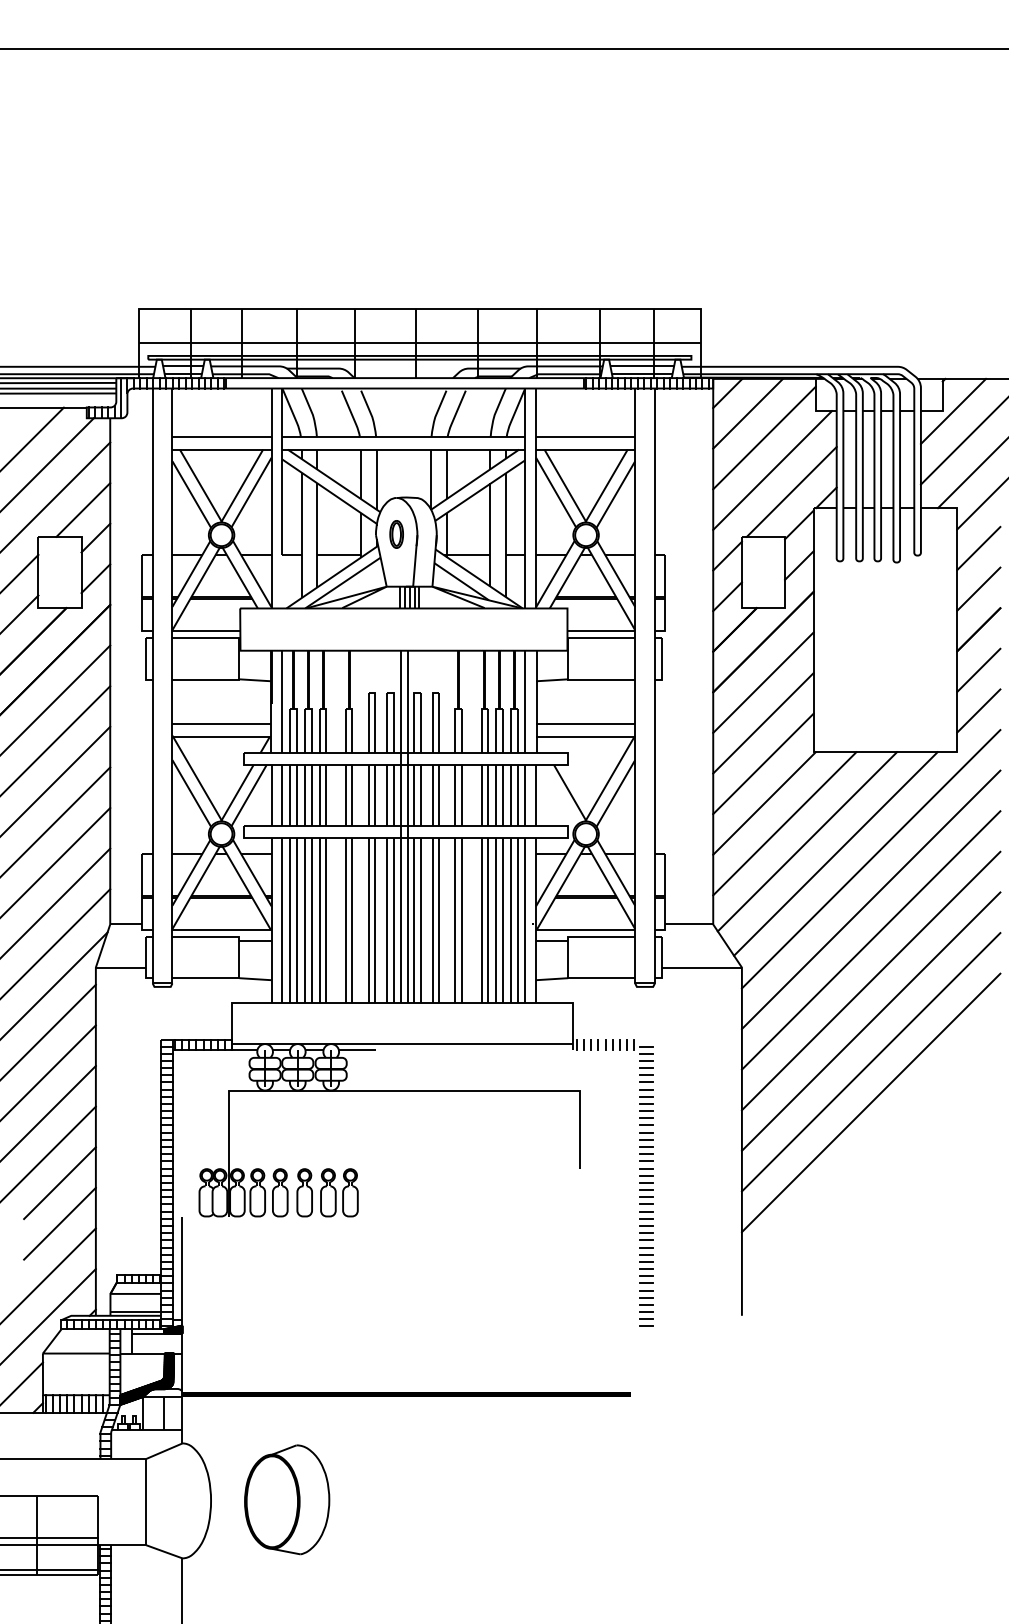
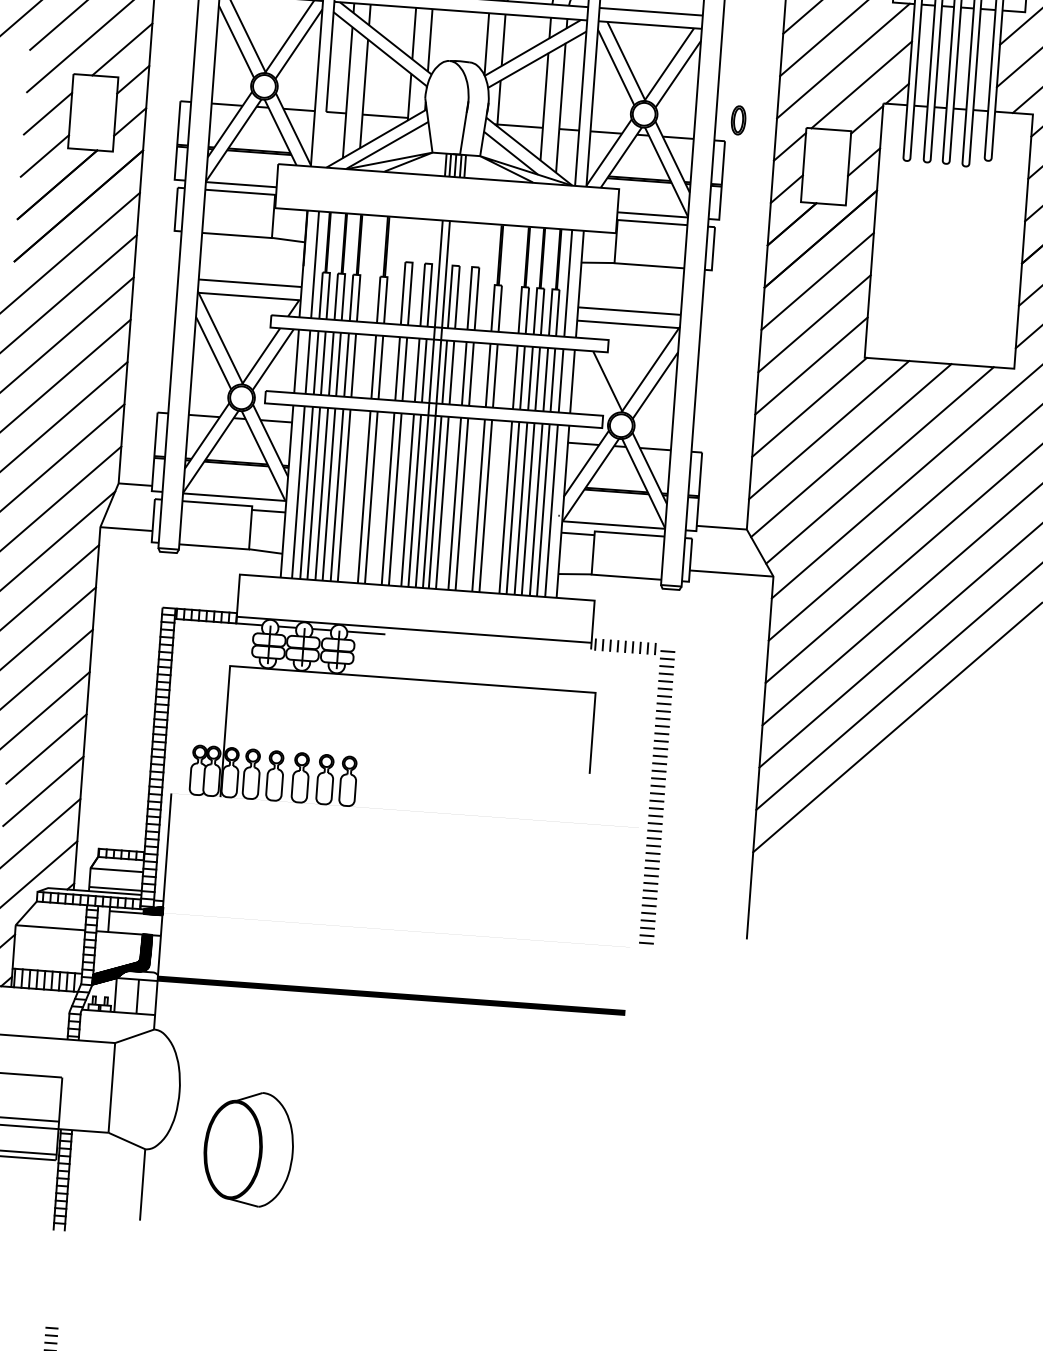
part: (396, 534) -> (738, 120), moved
part: (287, 1499) -> (249, 1148), moved

